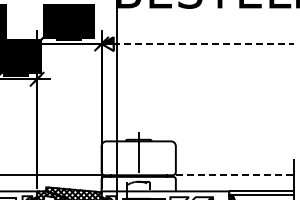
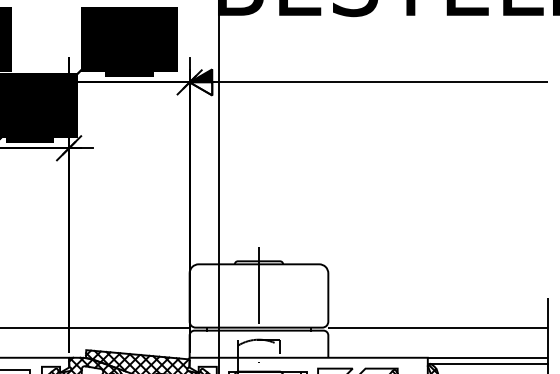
line: (197, 44) -> (368, 83), dashed -> solid
line: (234, 175) -> (437, 328), dashed -> solid

